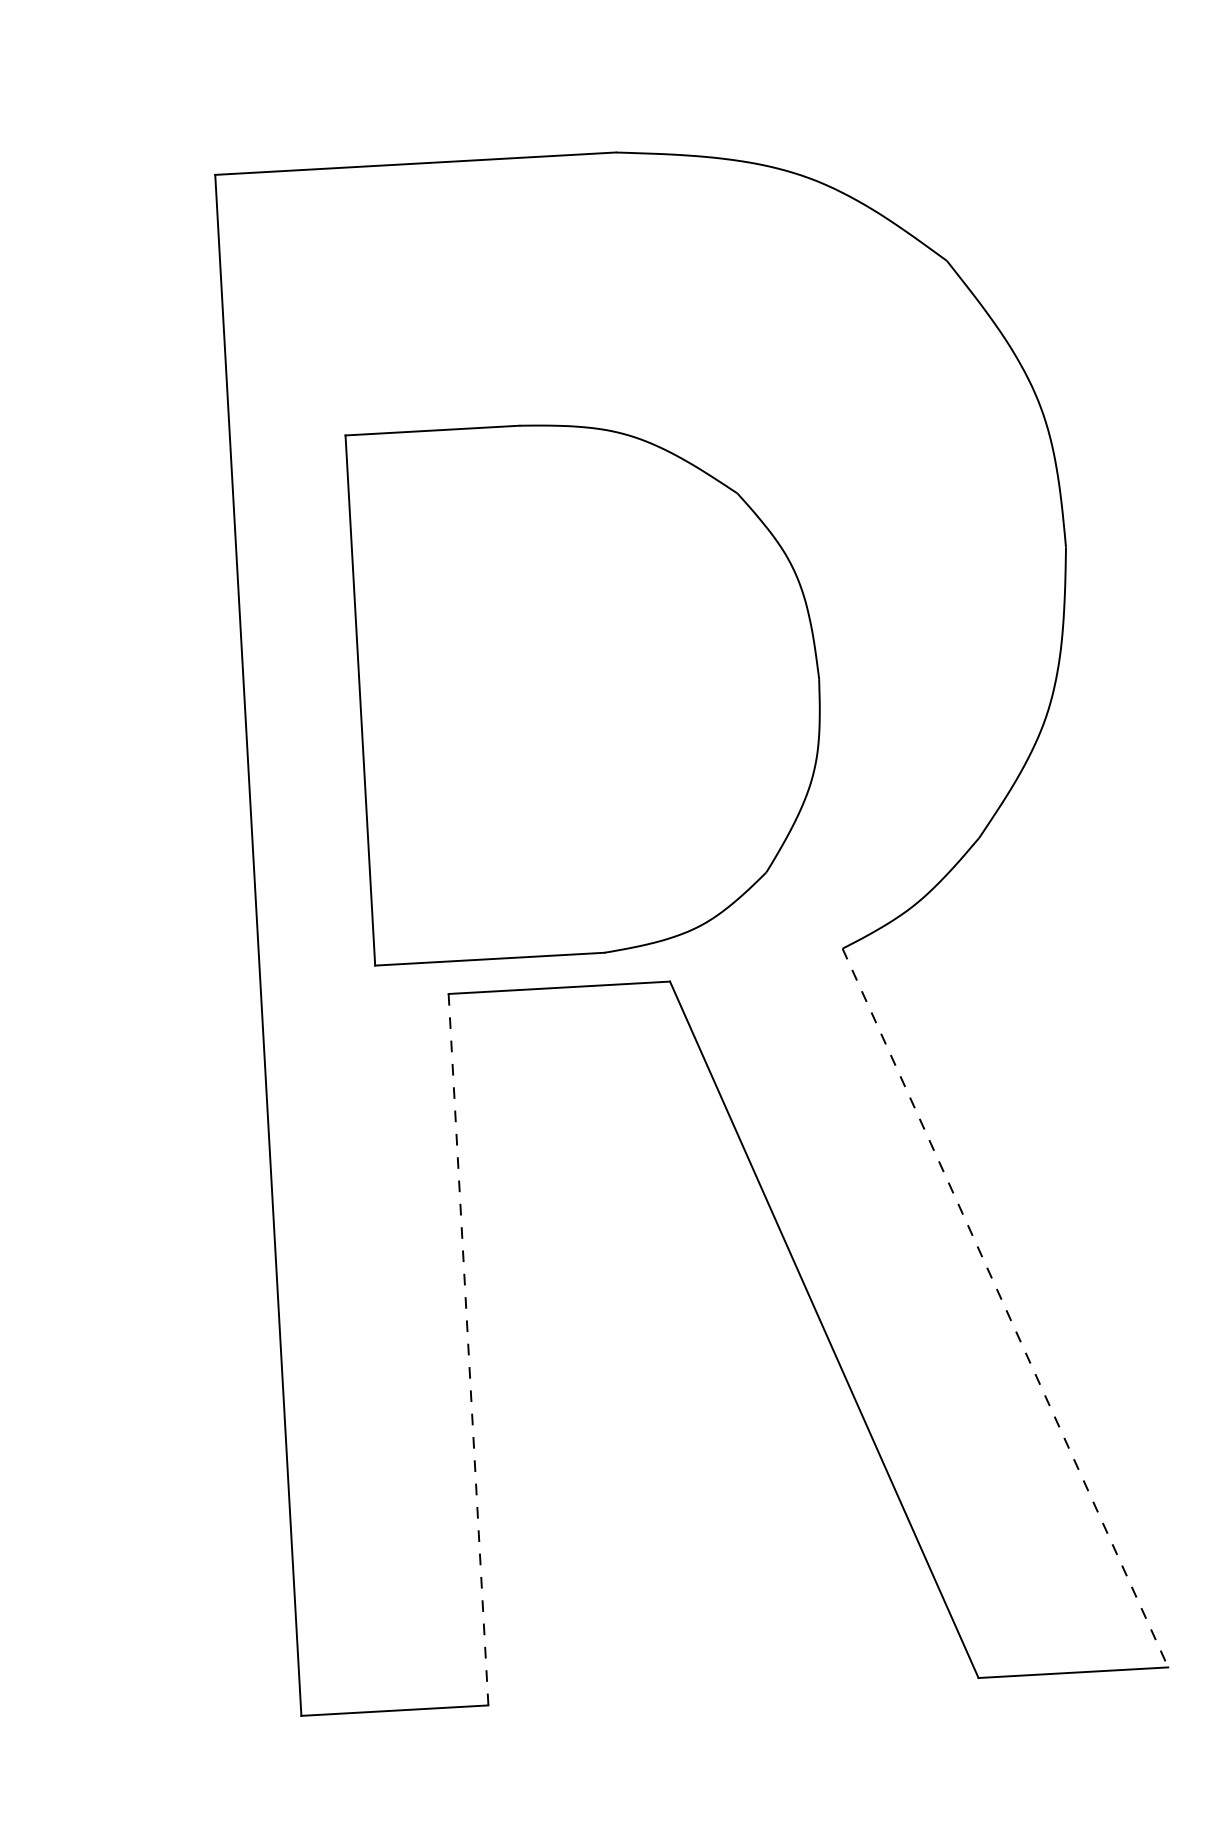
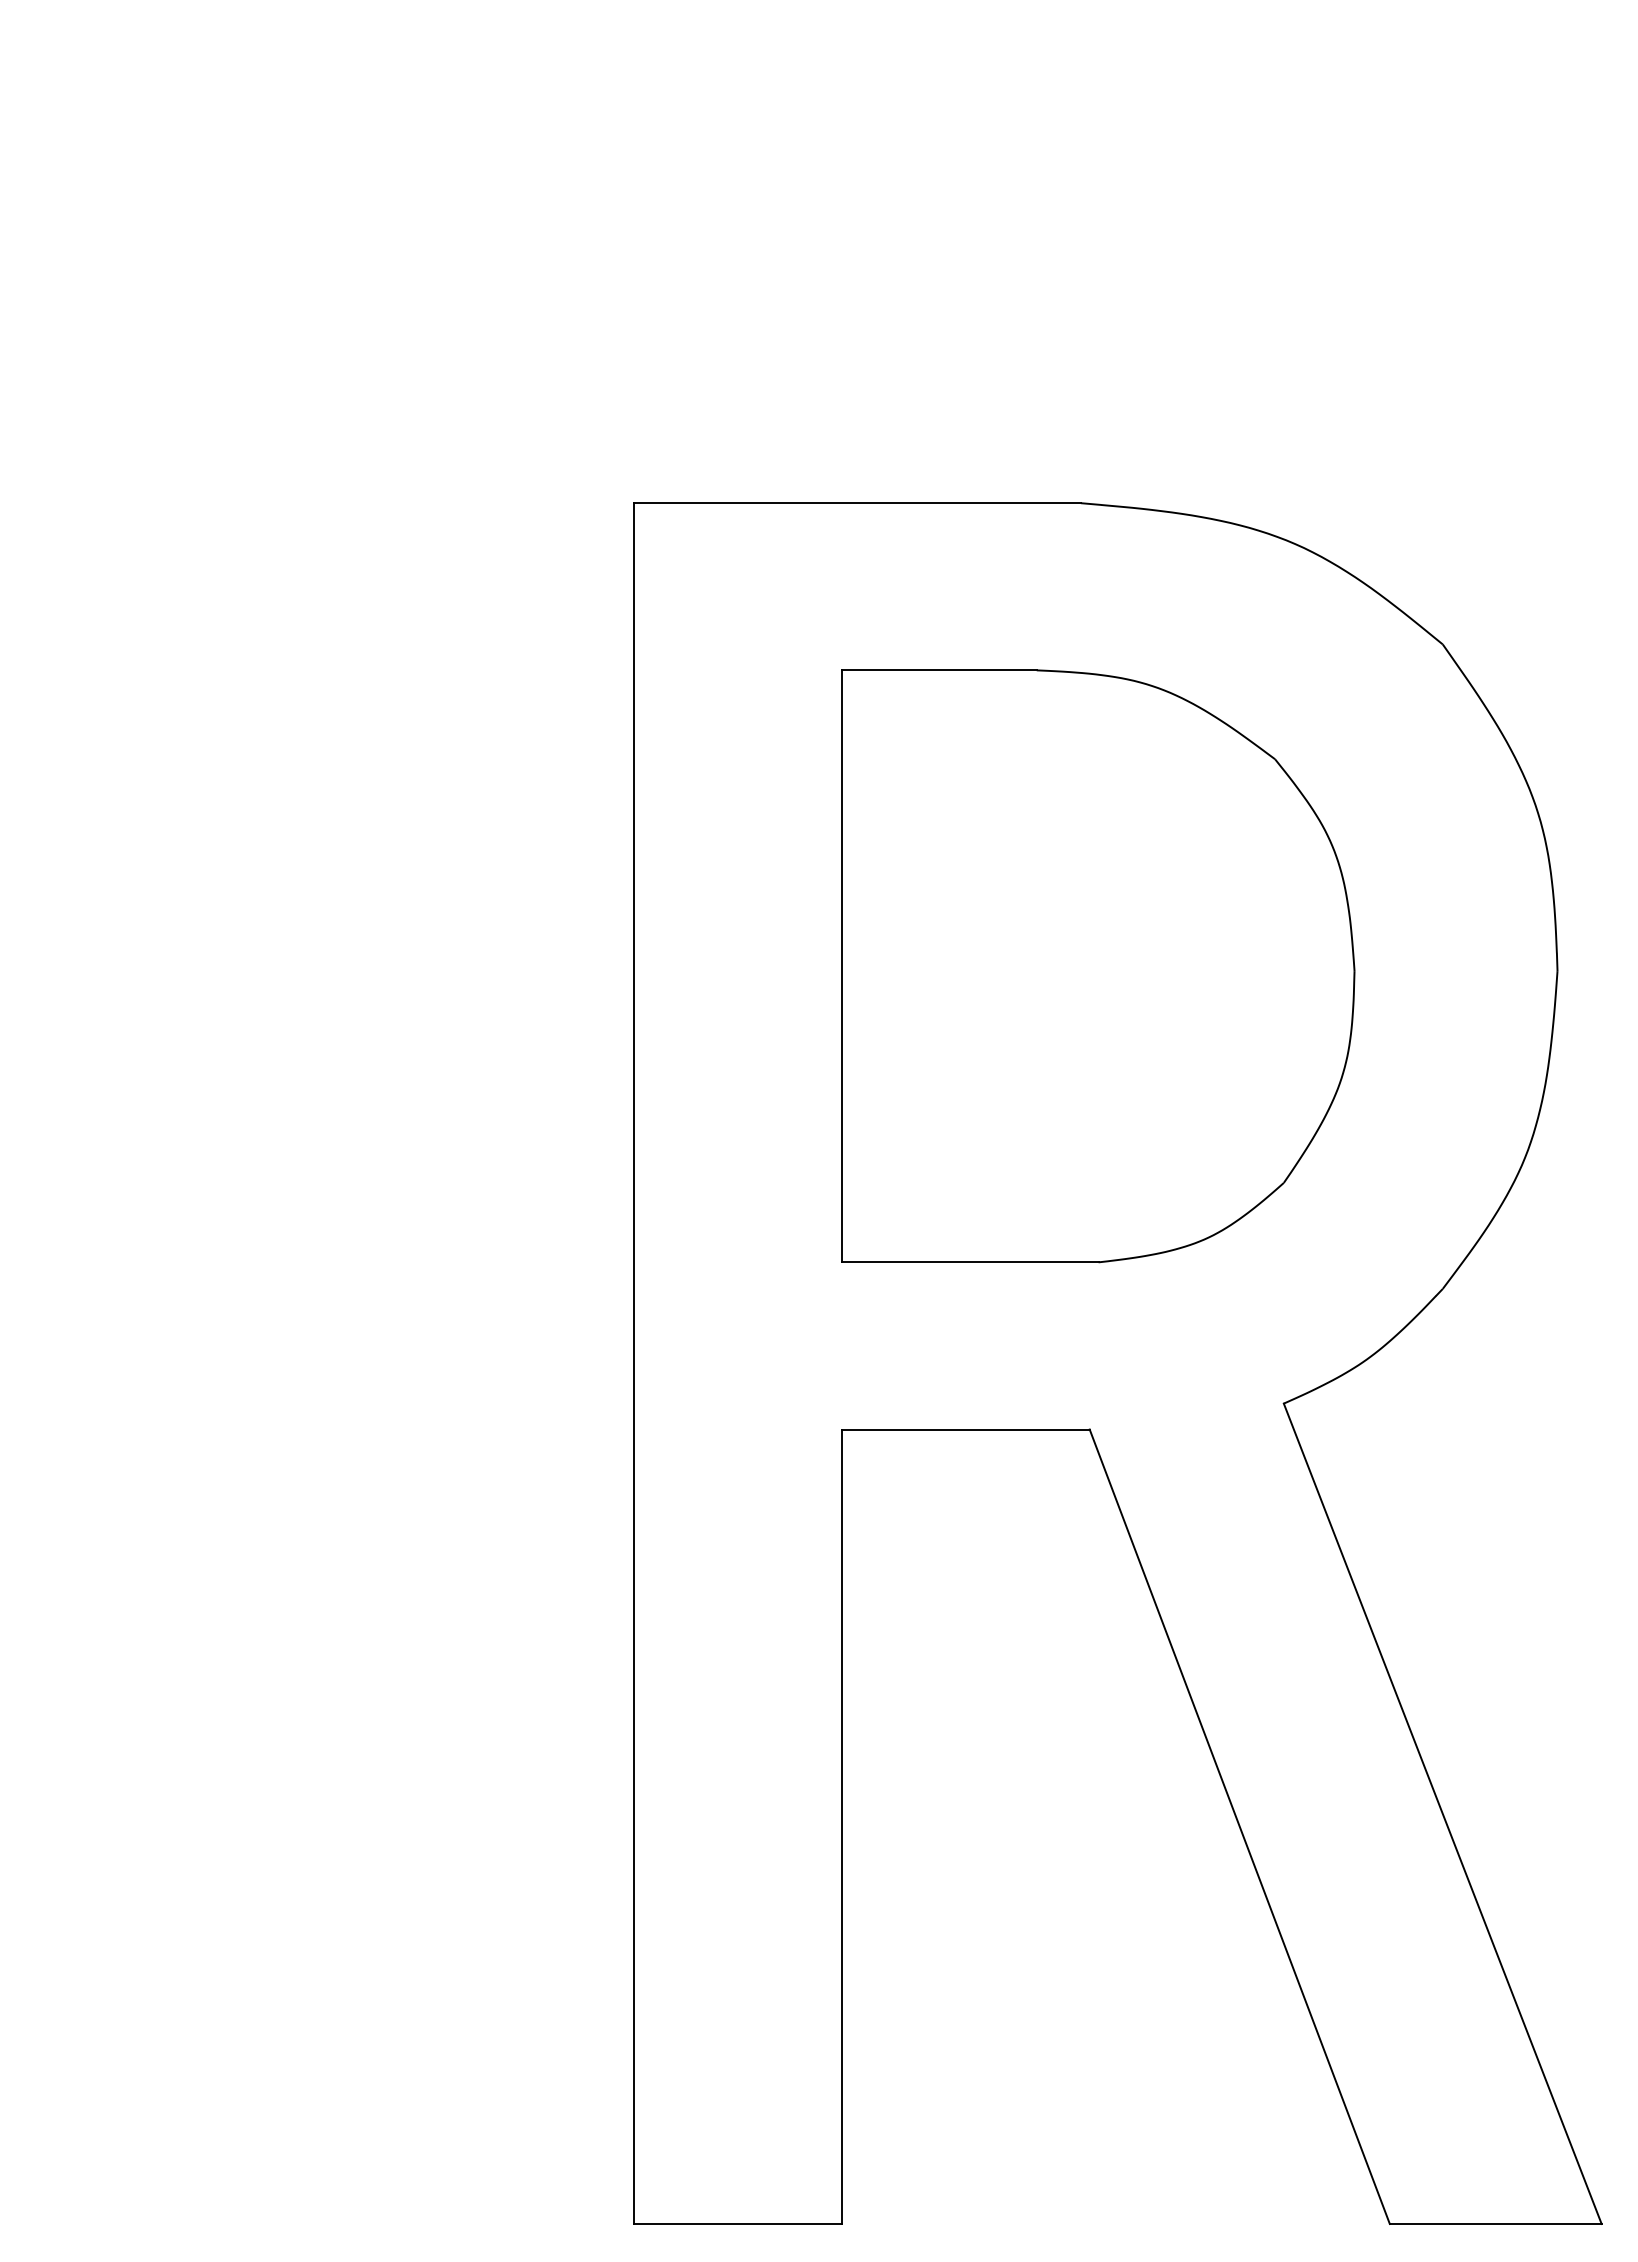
part: (589, 687) -> (1098, 966), moved
line: (1005, 1307) -> (1442, 1813), dashed -> solid
line: (468, 1350) -> (842, 1827), dashed -> solid

